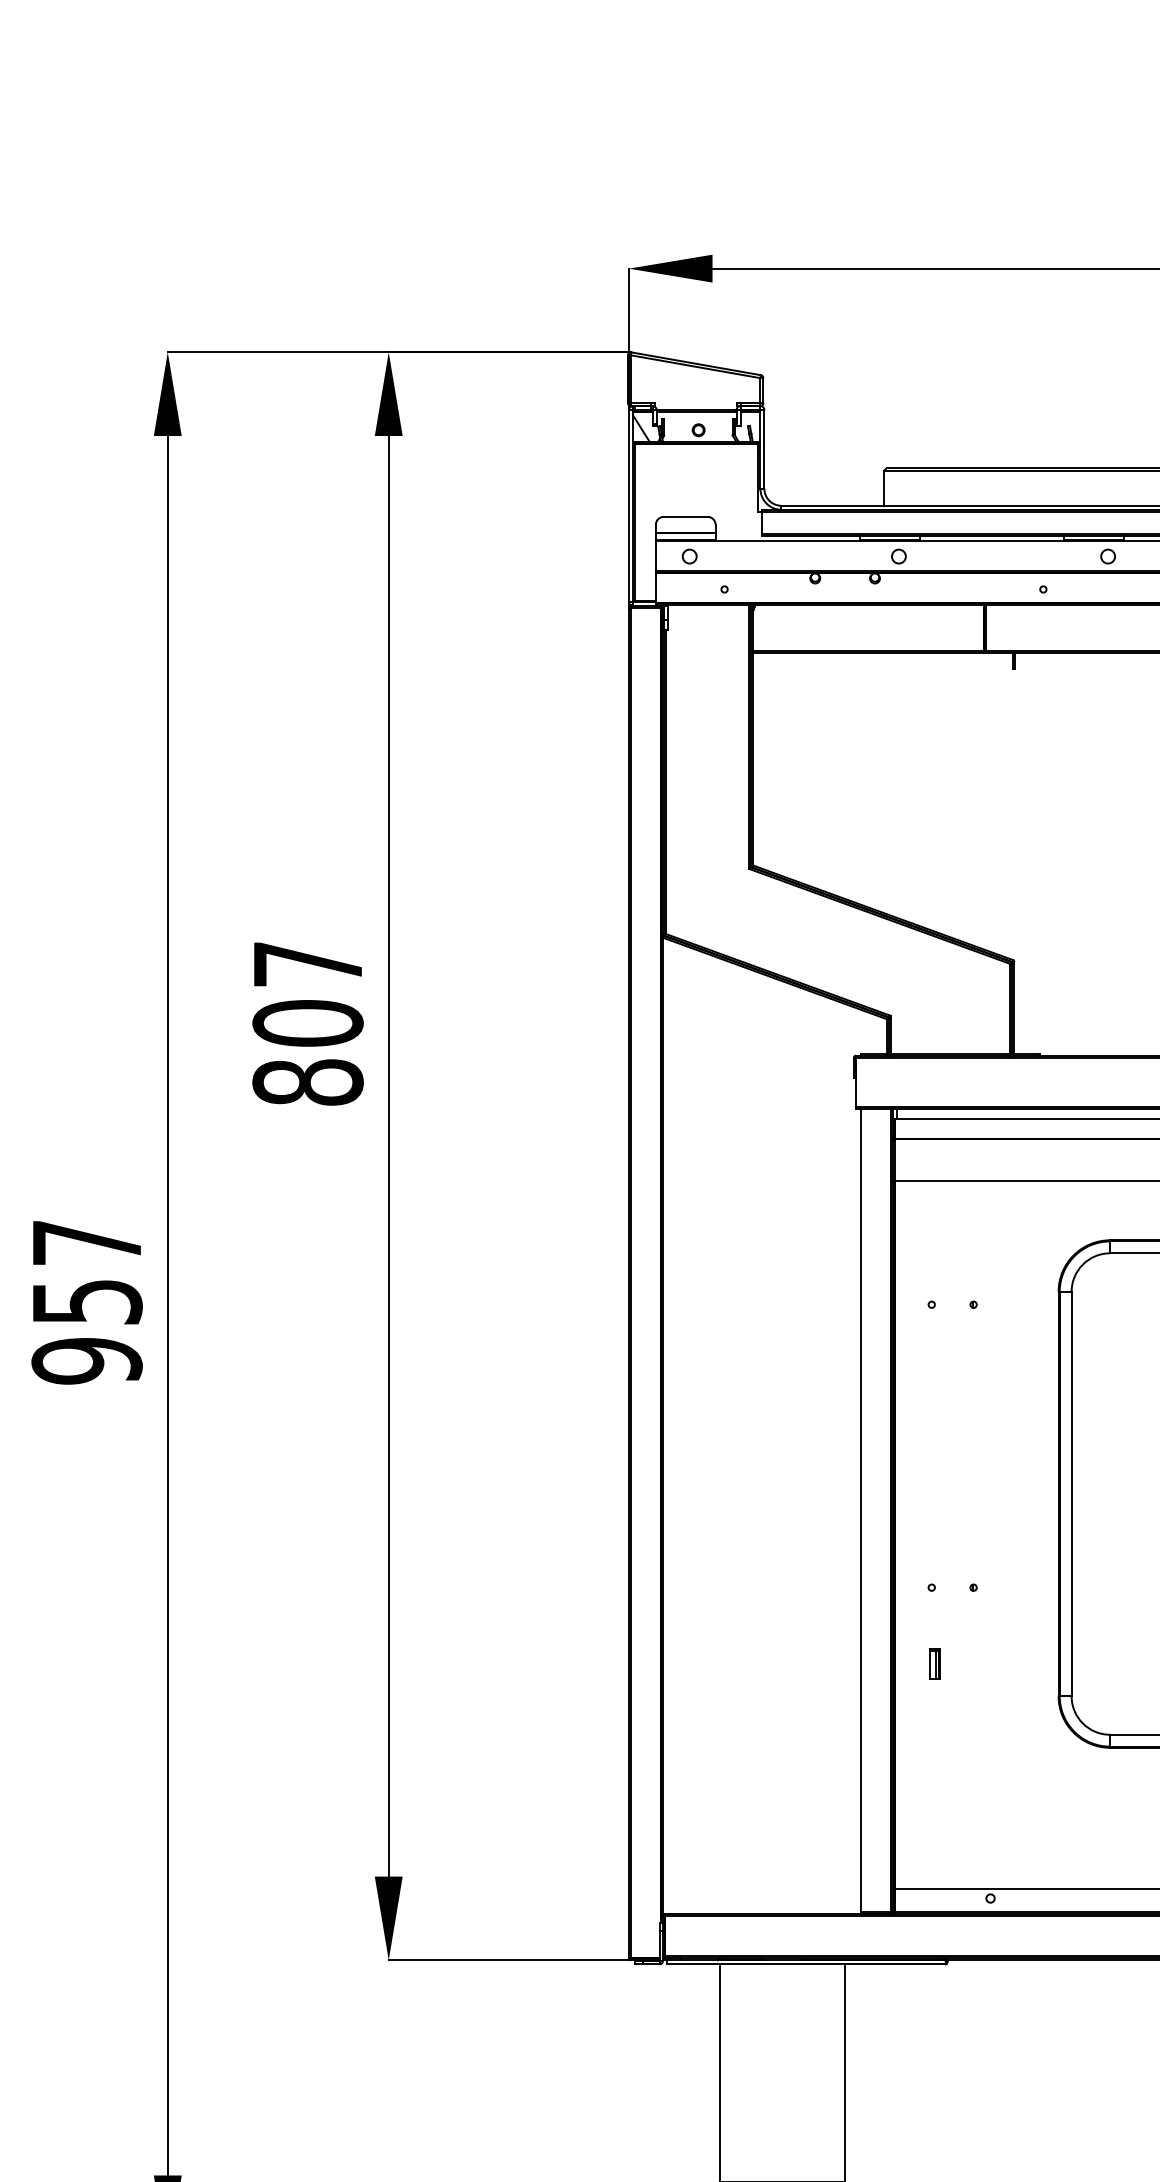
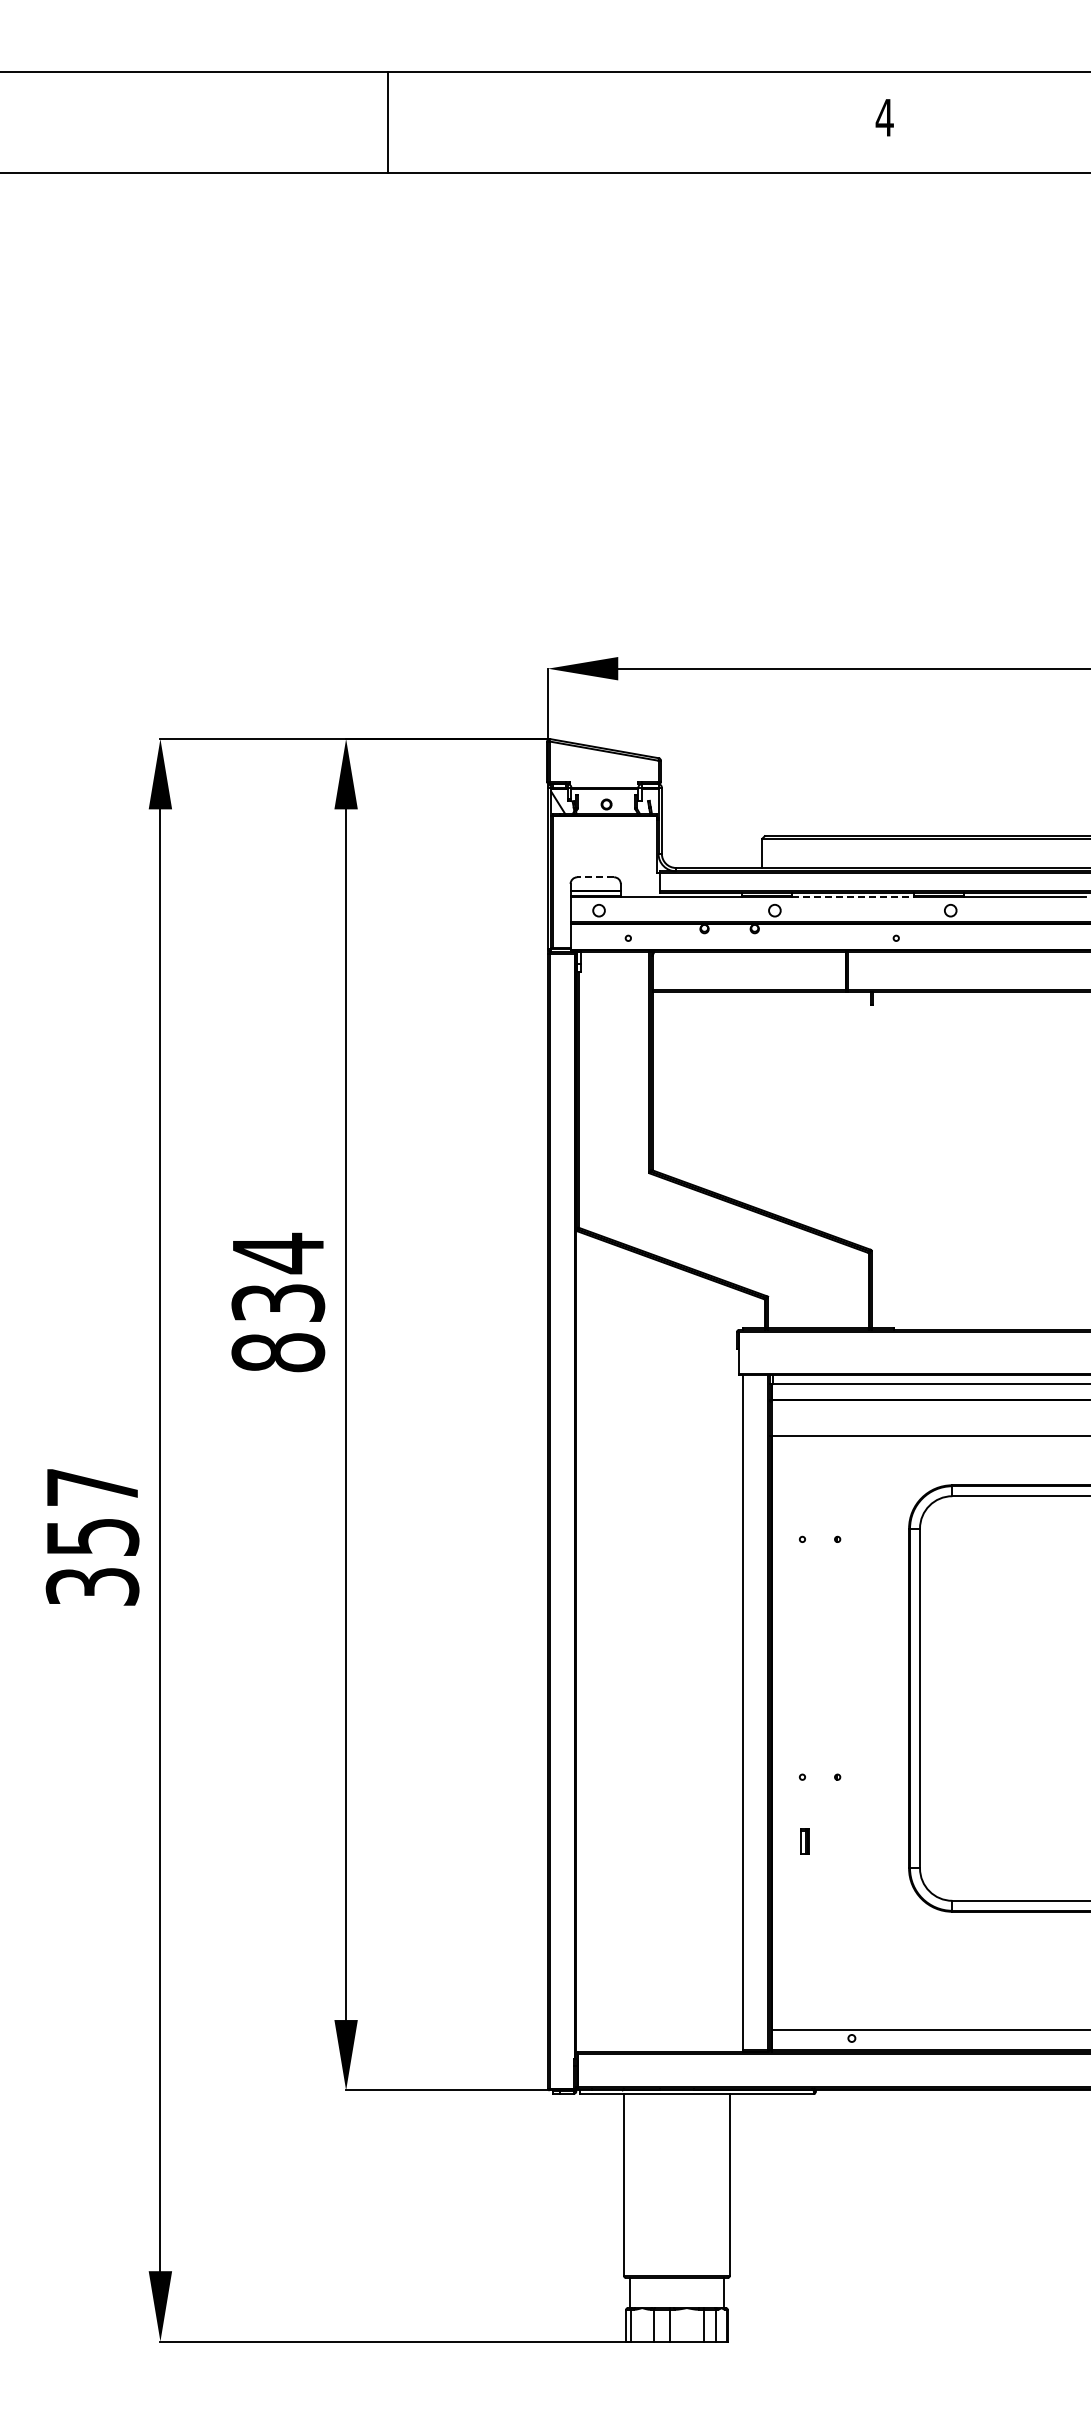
line: (685, 517) -> (595, 877), solid -> dashed
line: (992, 540) -> (853, 897), solid -> dashed
text: (308, 993) -> (278, 1277), 807 -> 834
text: (86, 1360) -> (92, 1586), 957 -> 357

